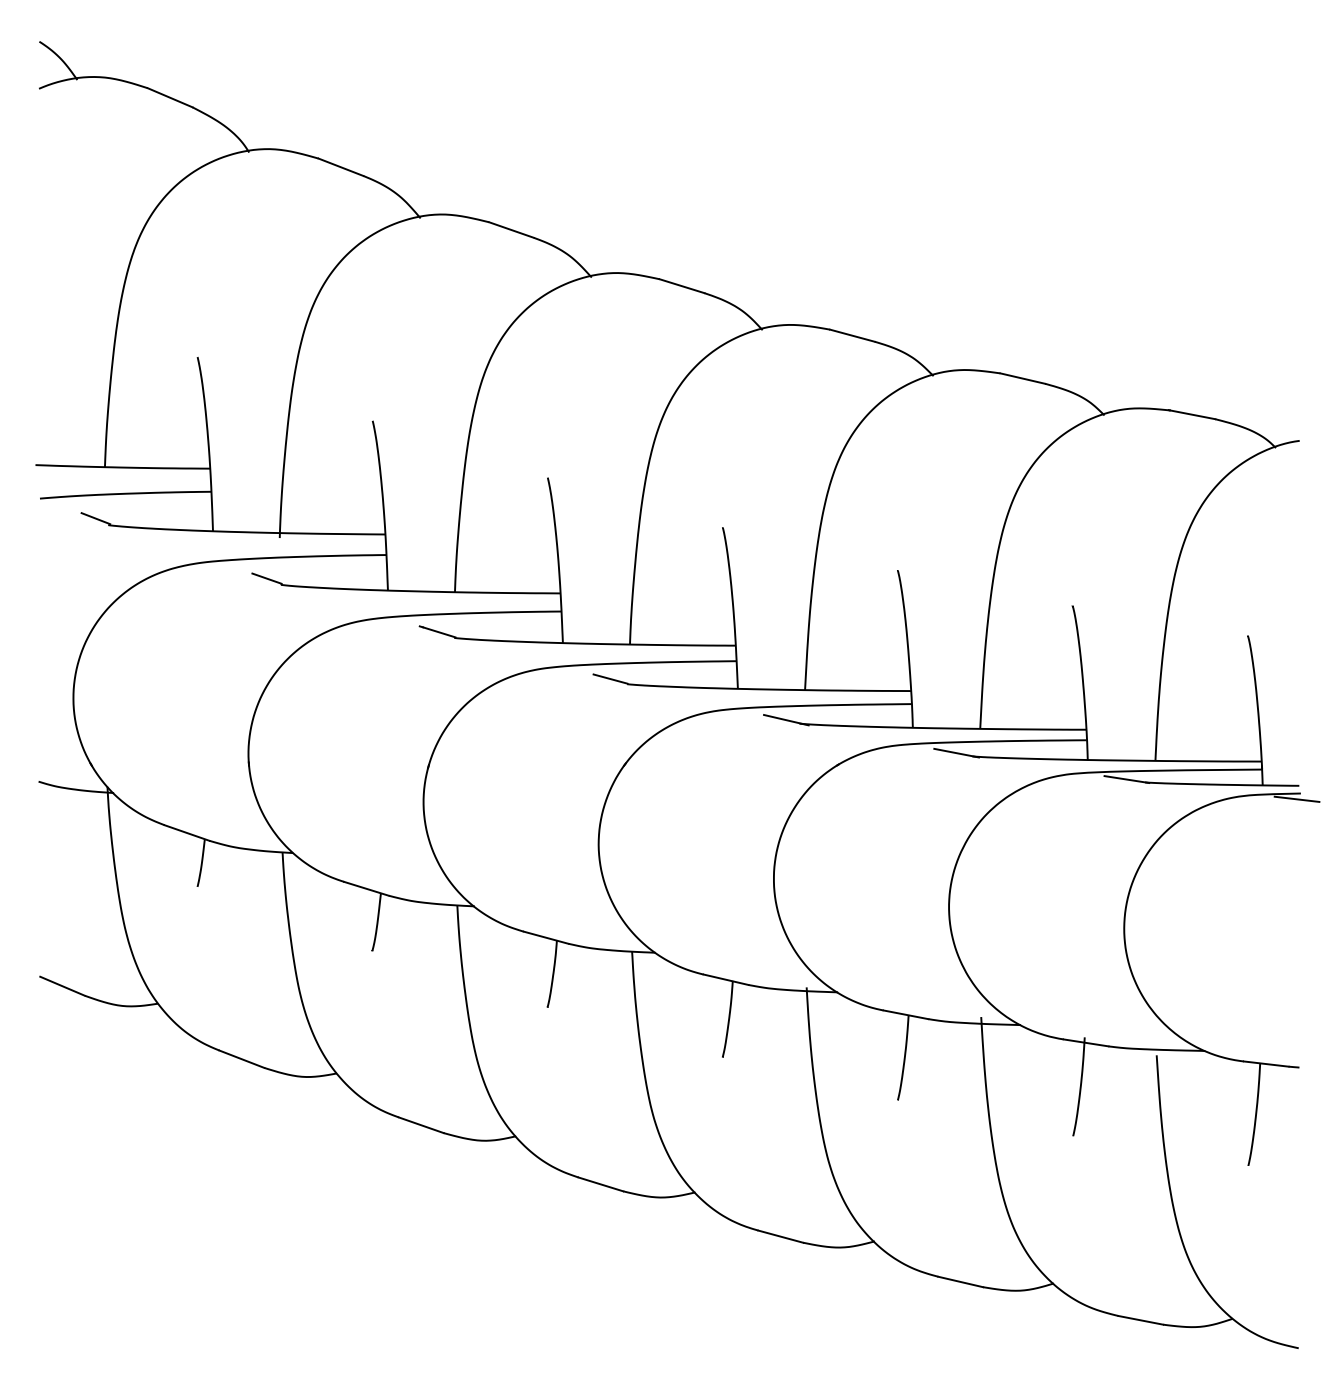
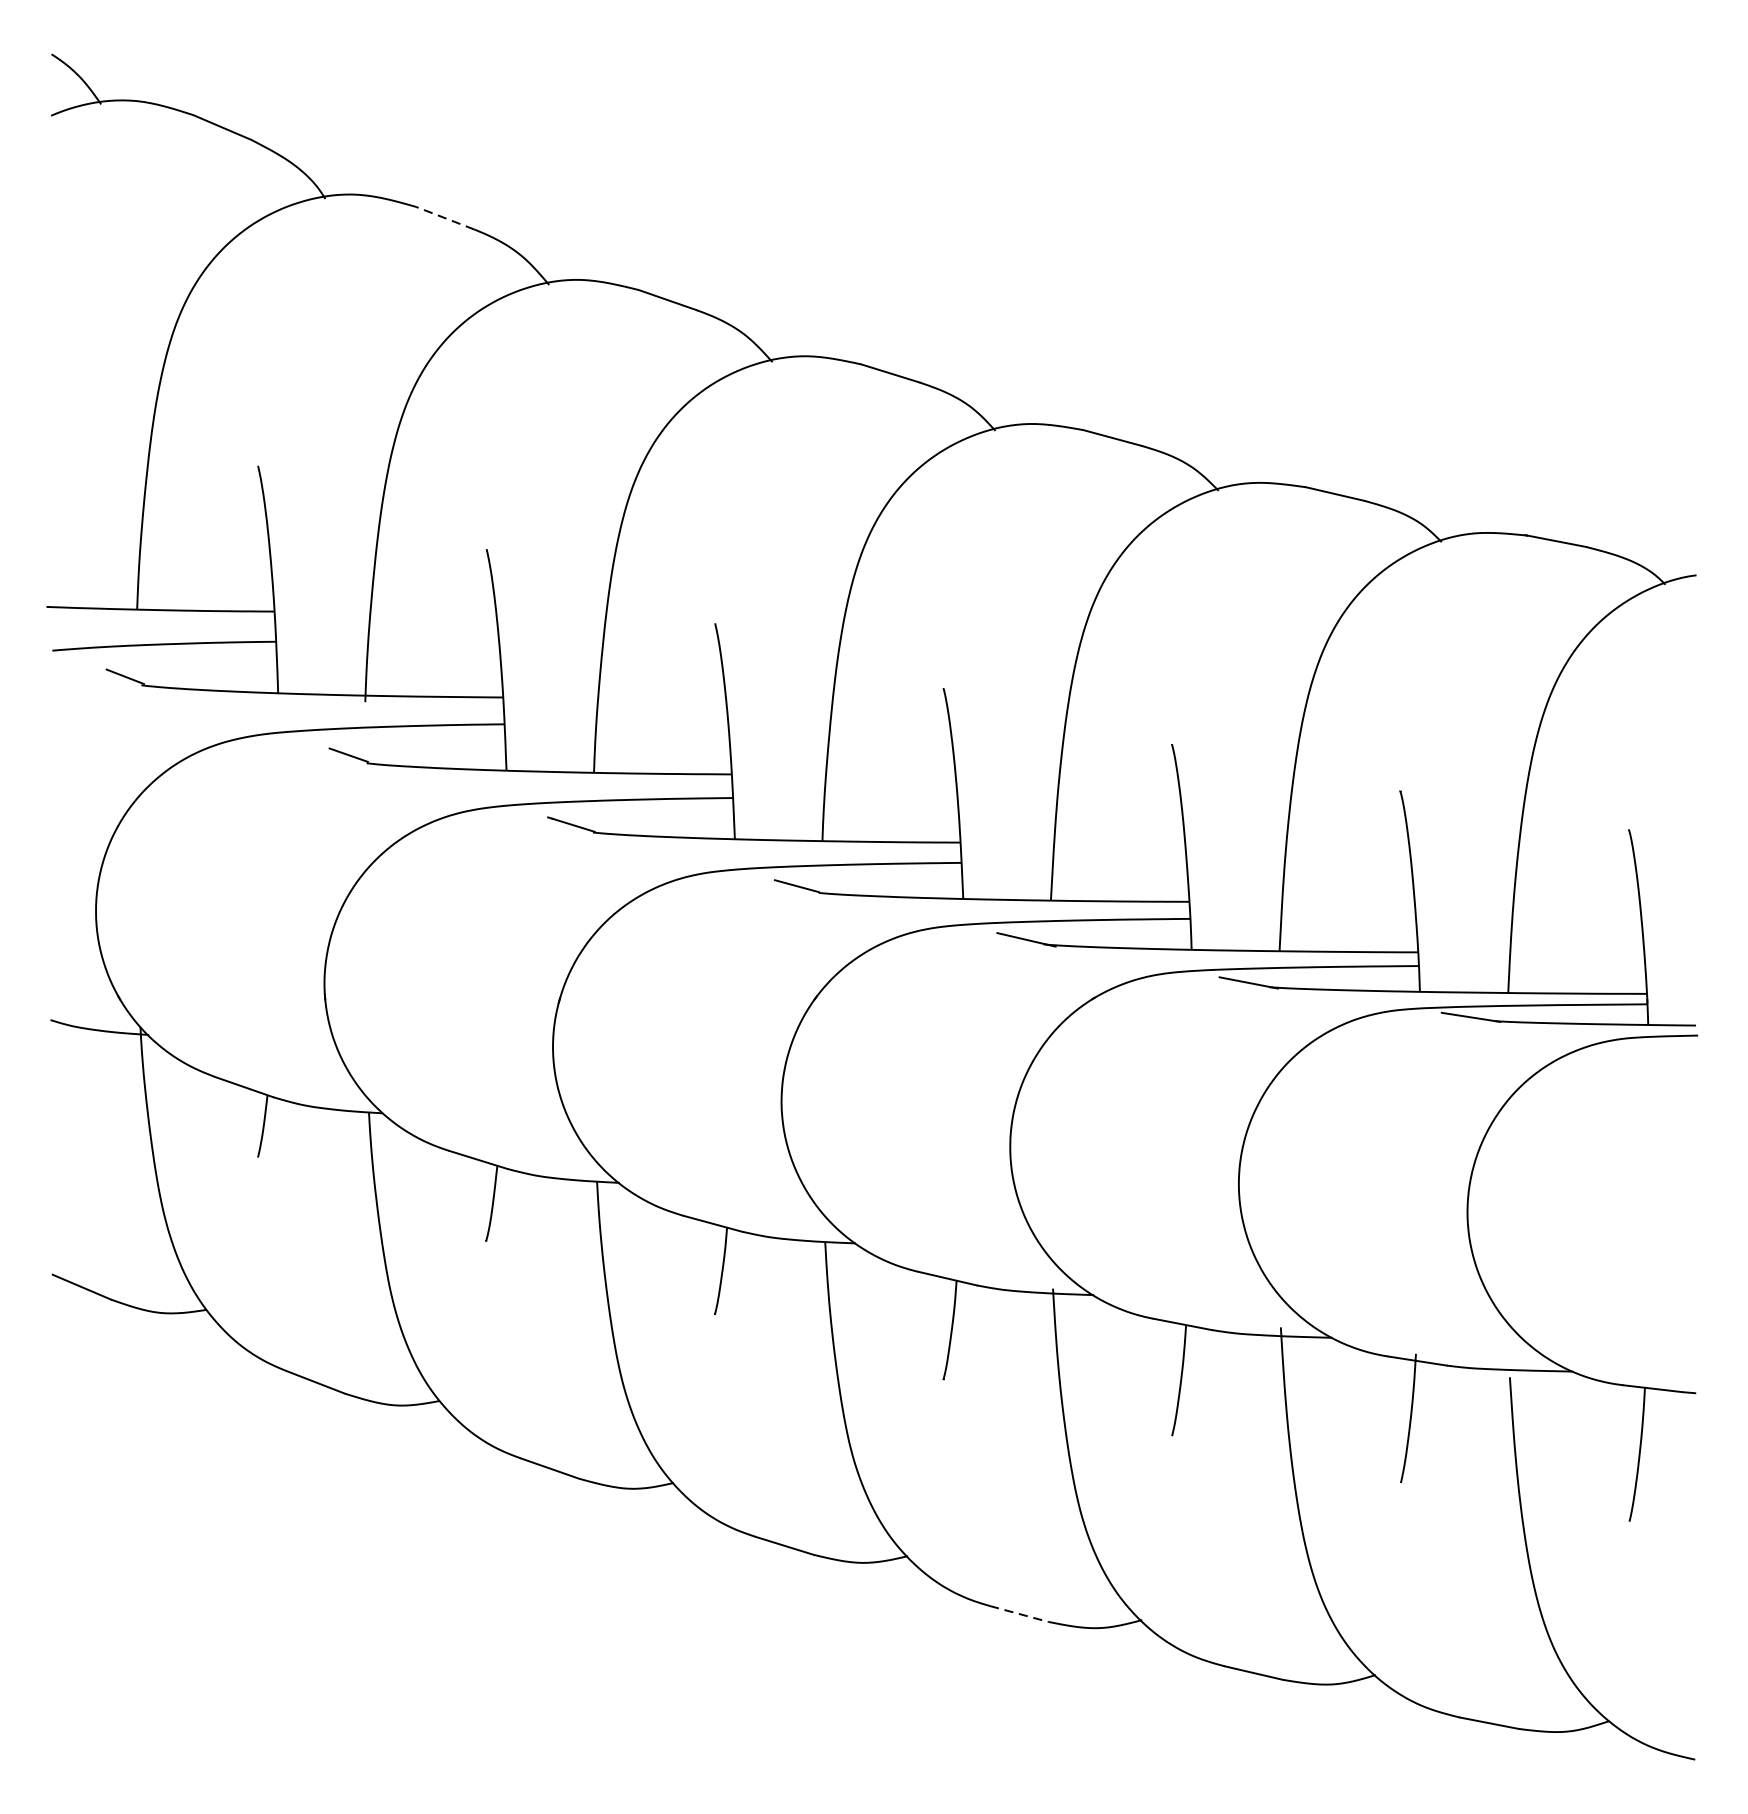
line: (340, 167) -> (444, 218), solid -> dashed
line: (1296, 798) -> (1692, 1042), removed
line: (781, 1236) -> (1020, 1613), solid -> dashed

